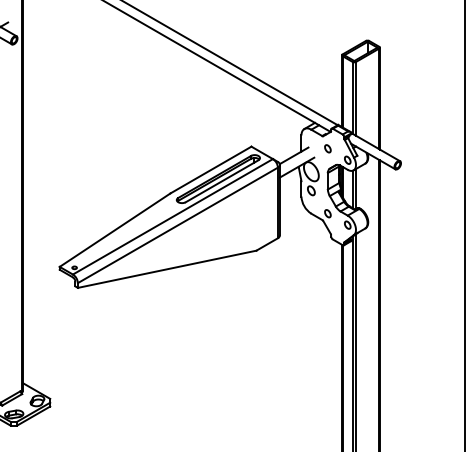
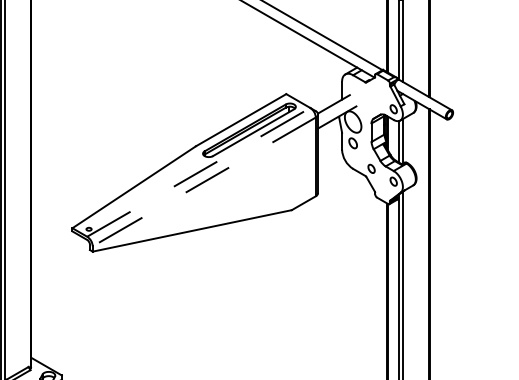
part: (327, 148) -> (371, 96), removed
line: (173, 216) -> (199, 172), solid -> dashed
line: (177, 225) -> (203, 182), solid -> dashed

